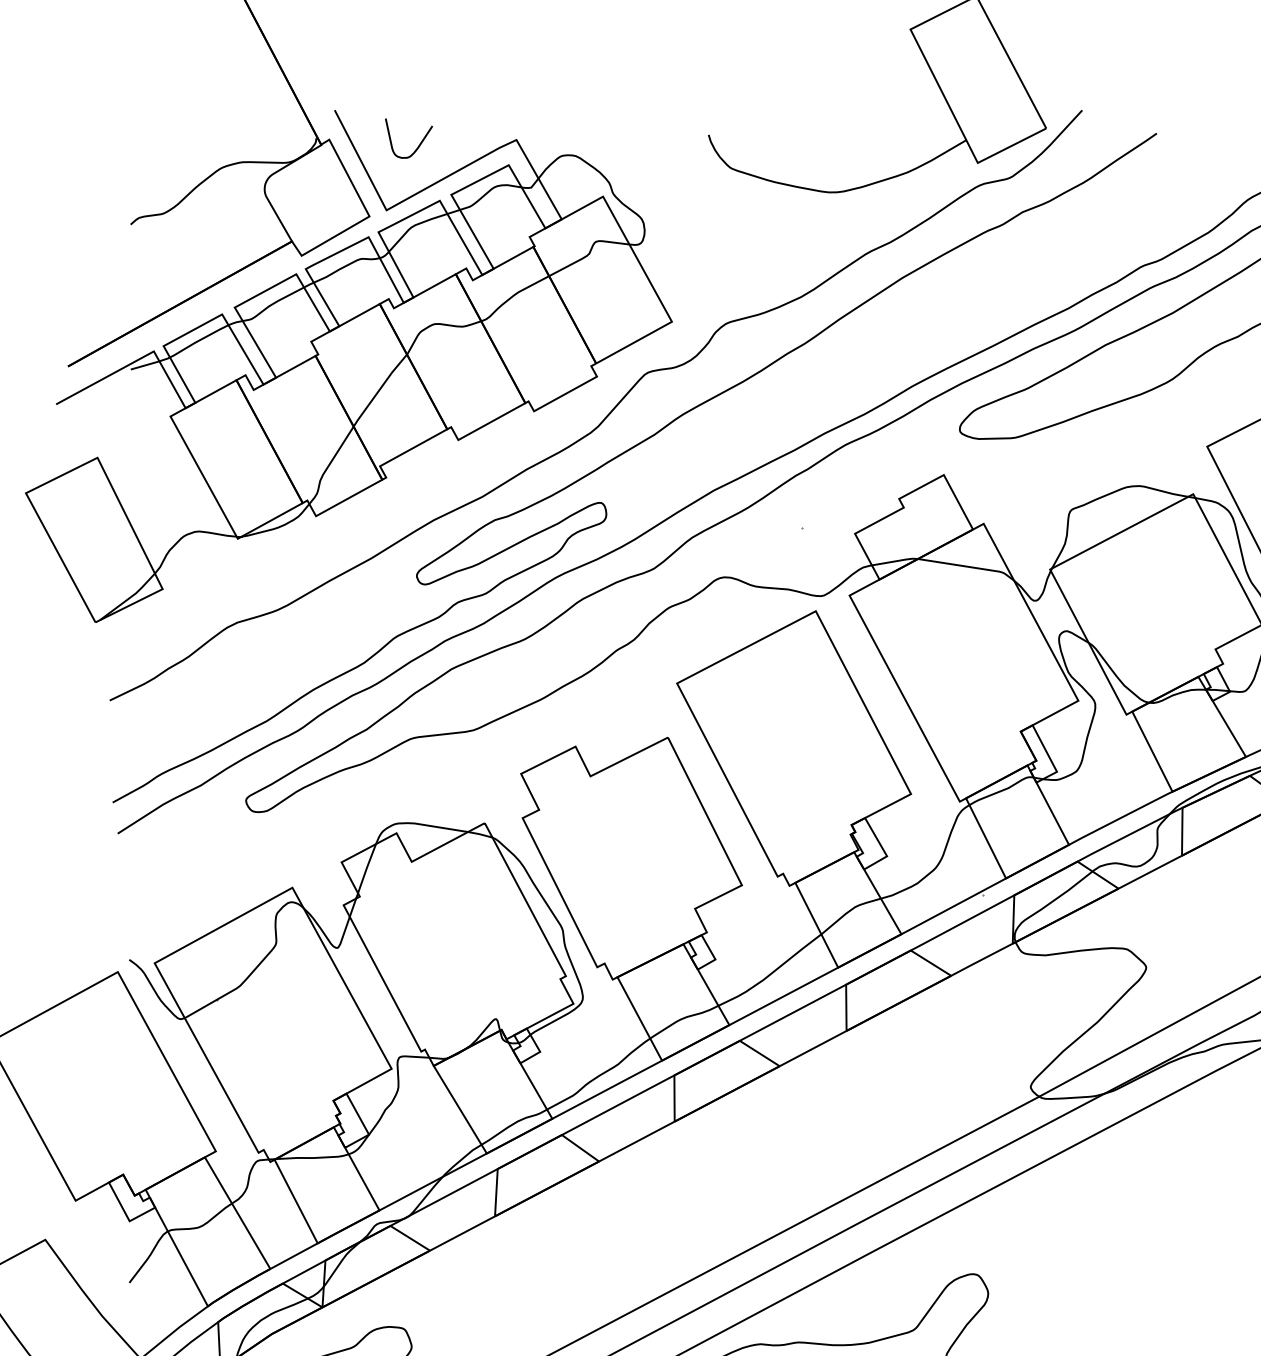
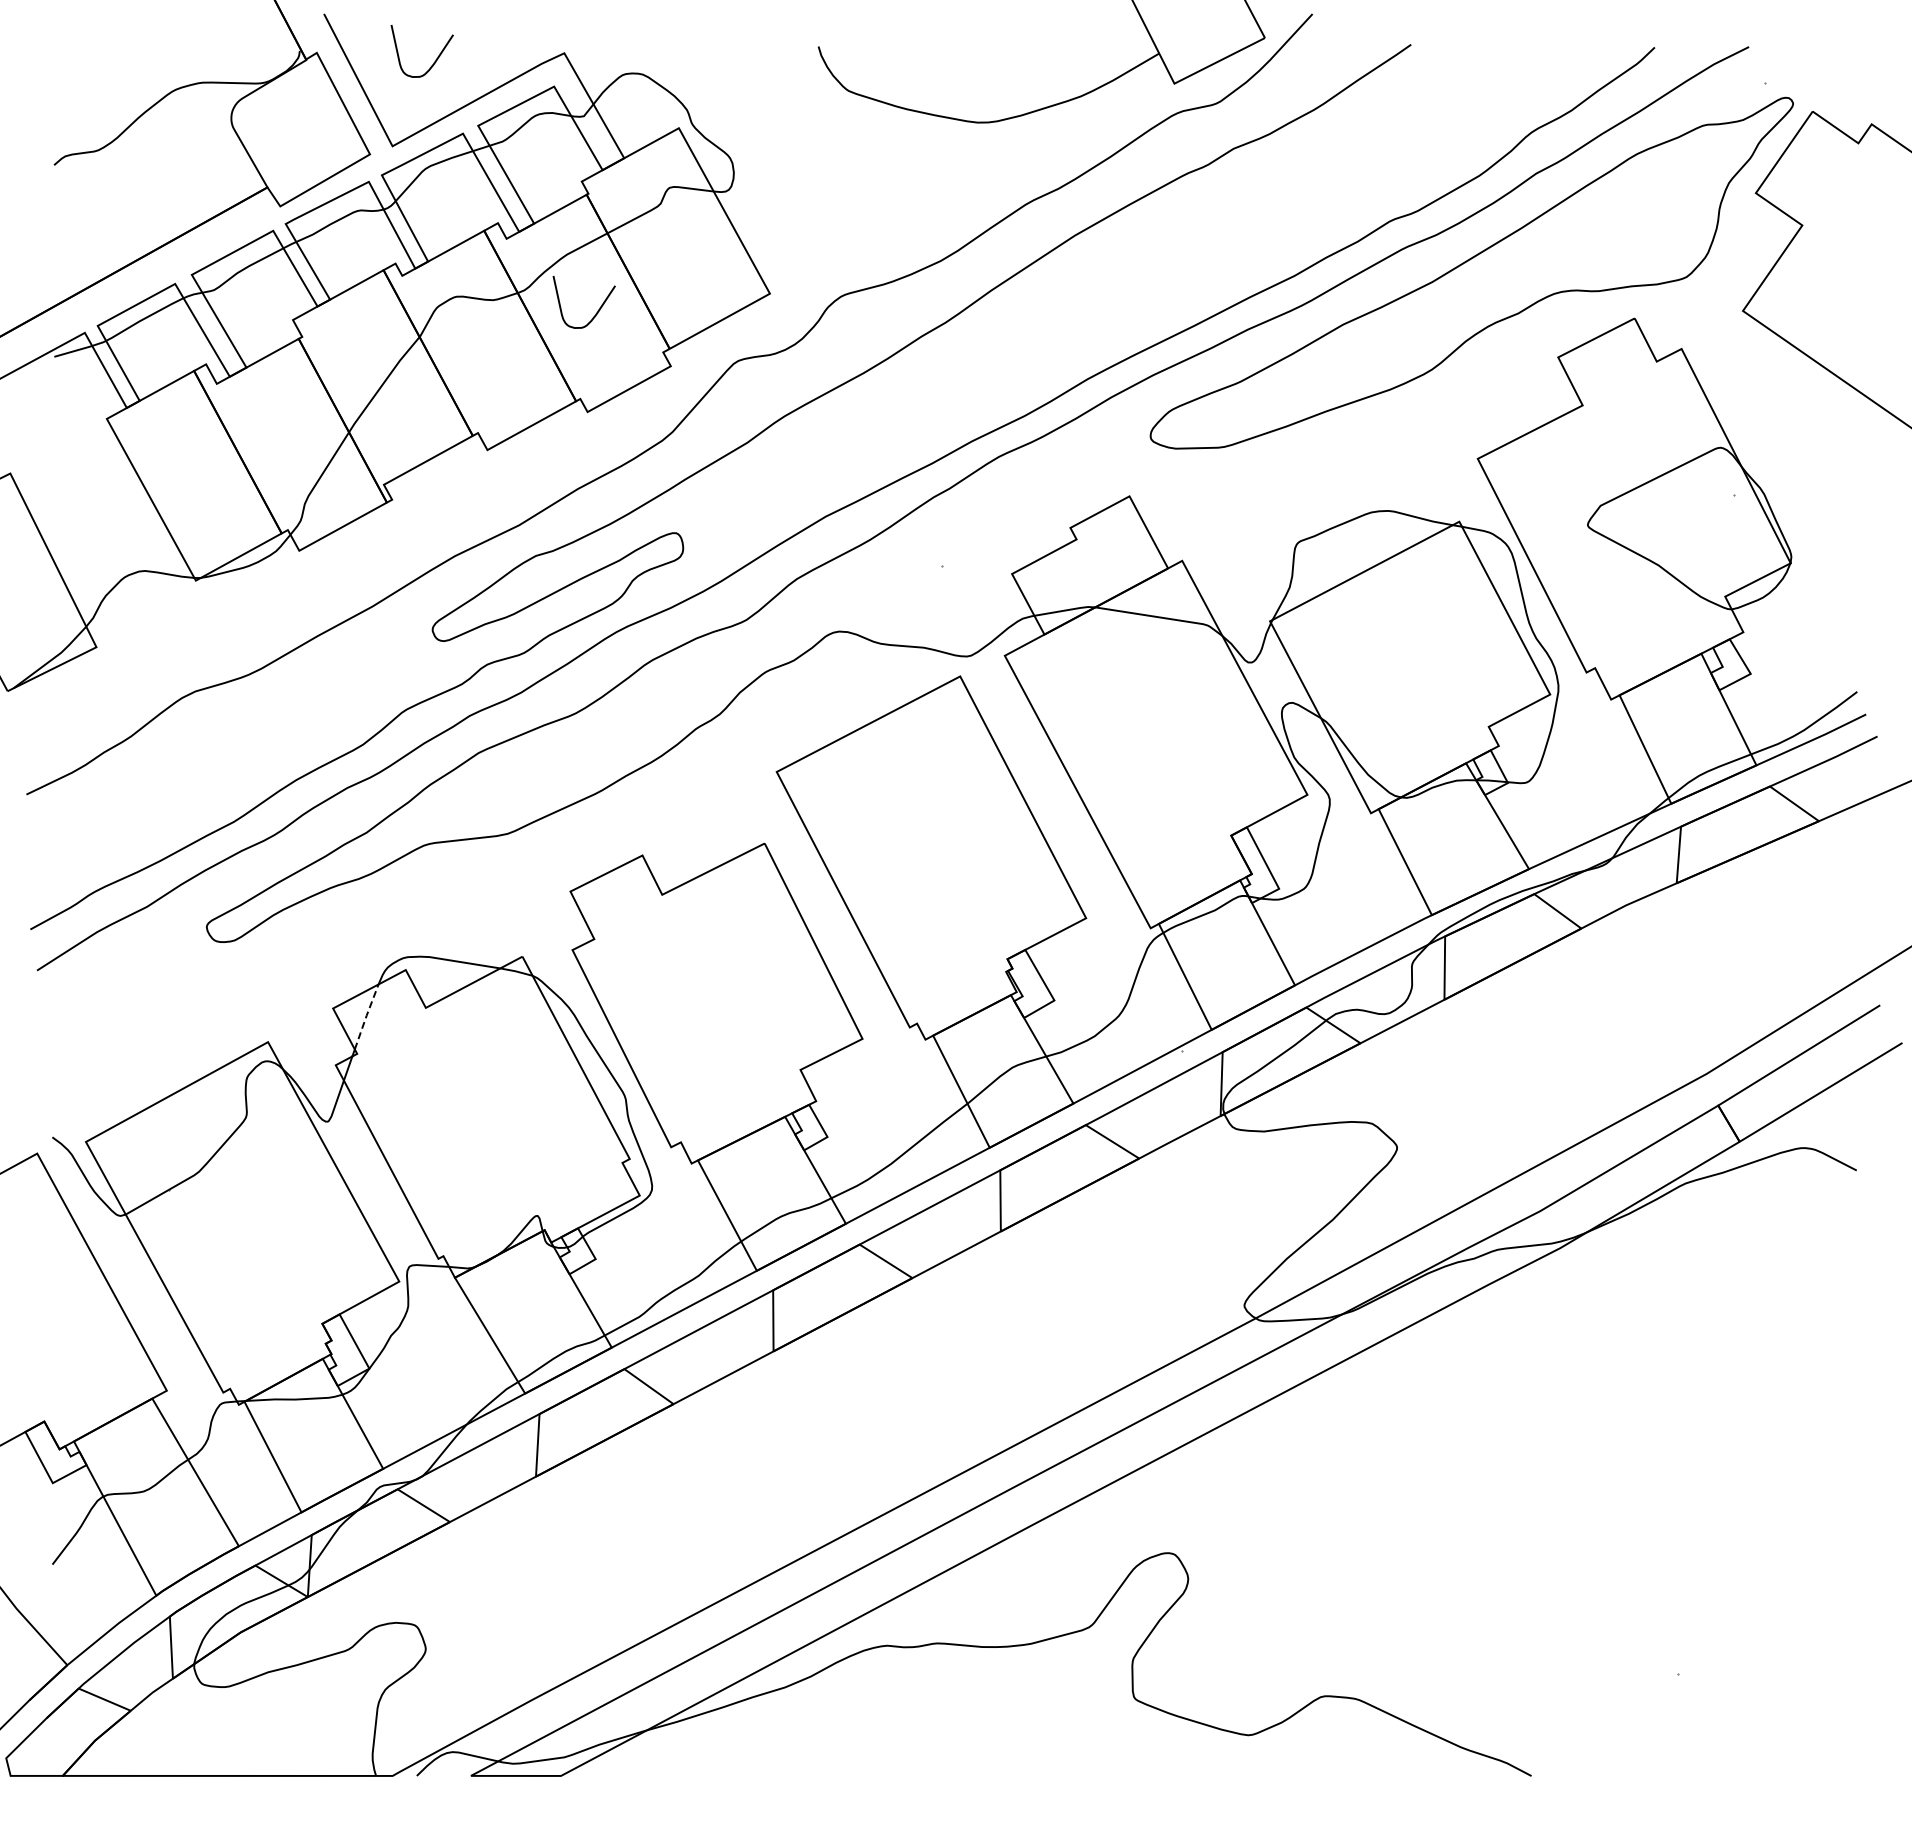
curve: (541, 334) -> (597, 310), added
line: (366, 867) -> (366, 1015), solid -> dashed

